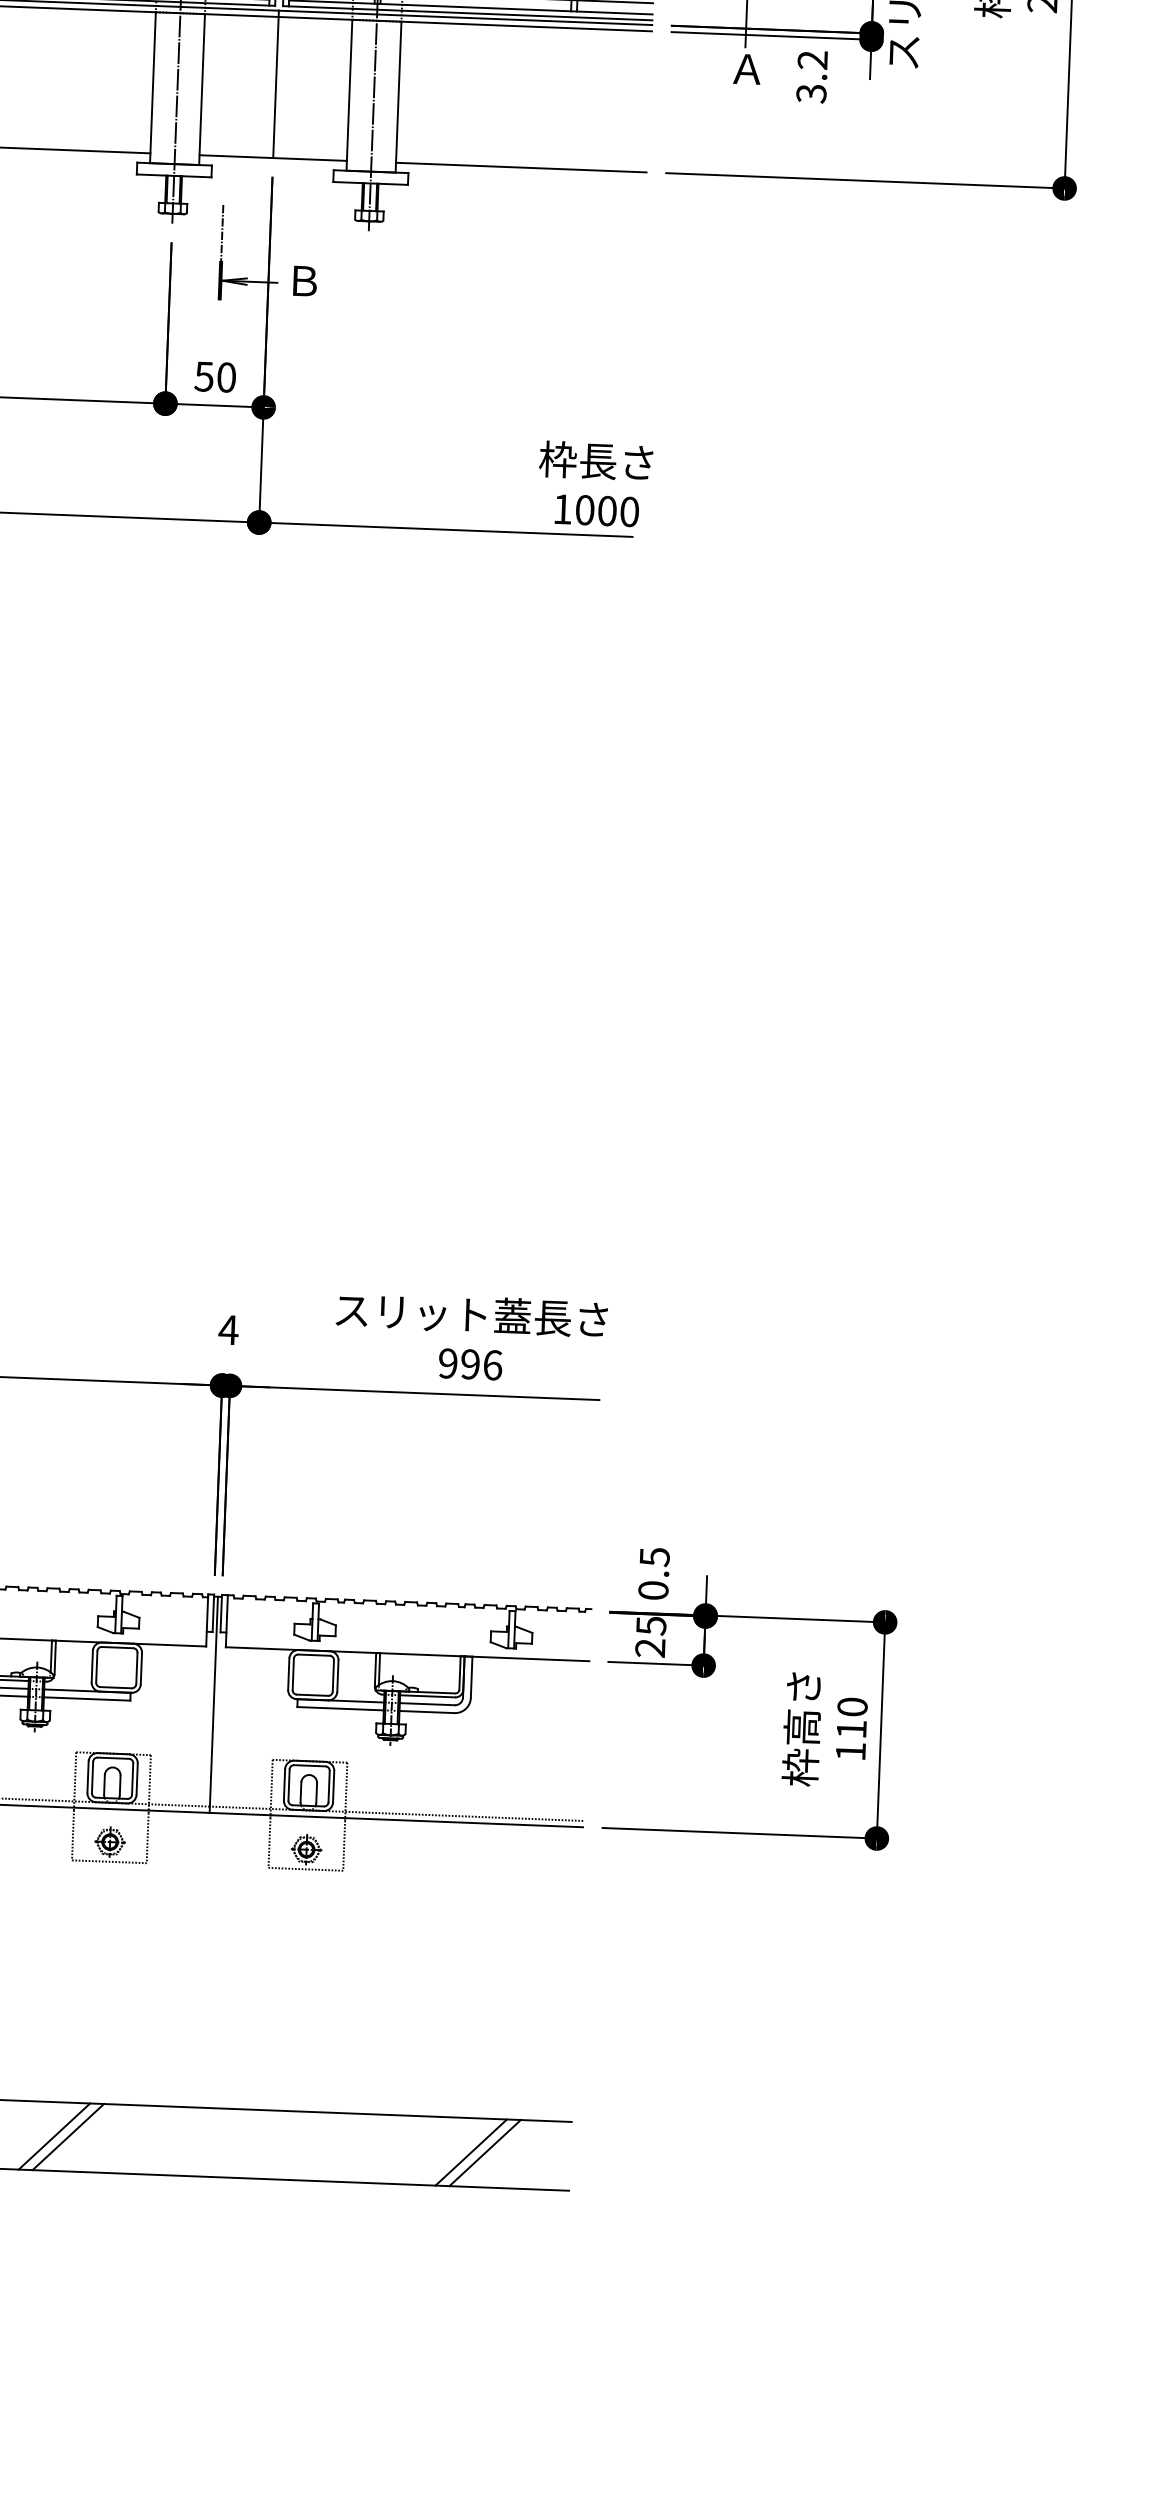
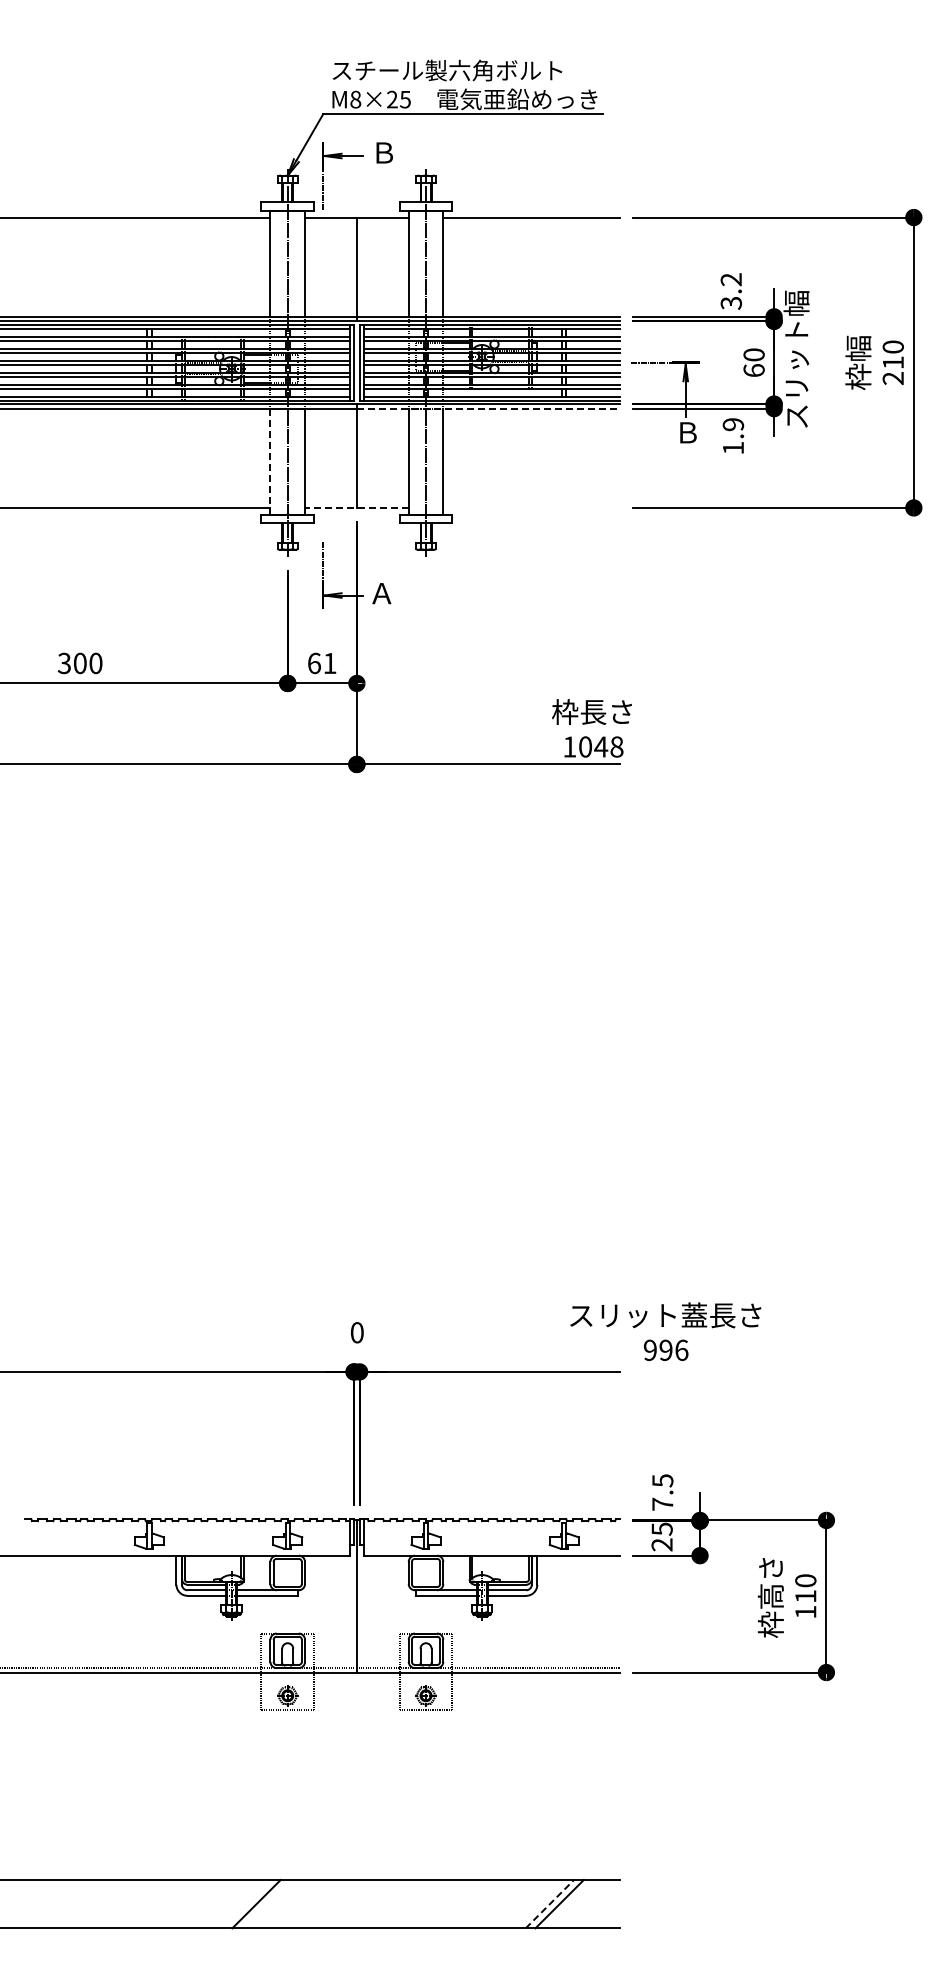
line: (465, 23) -> (488, 408), solid -> dashed
text: (747, 68) -> (687, 432), Ａ -> Ｂ
text: (812, 77) -> (733, 436), 3.2 -> 1.9
line: (153, 87) -> (270, 461), solid -> dashed
line: (272, 157) -> (356, 507), solid -> dashed
line: (521, 166) -> (531, 507), removed
text: (303, 280) -> (381, 593), Ｂ -> Ａ
text: (214, 377) -> (321, 663), 50 -> 61
text: (617, 510) -> (608, 746), 1000 -> 1048
text: (229, 1329) -> (357, 1332), 4 -> 0
text: (470, 1337) -> (665, 1331), moved
text: (653, 1589) -> (662, 1503), 0.5 -> 7.5
line: (68, 2136) -> (266, 1903), removed
line: (472, 2151) -> (550, 1903), solid -> dashed

